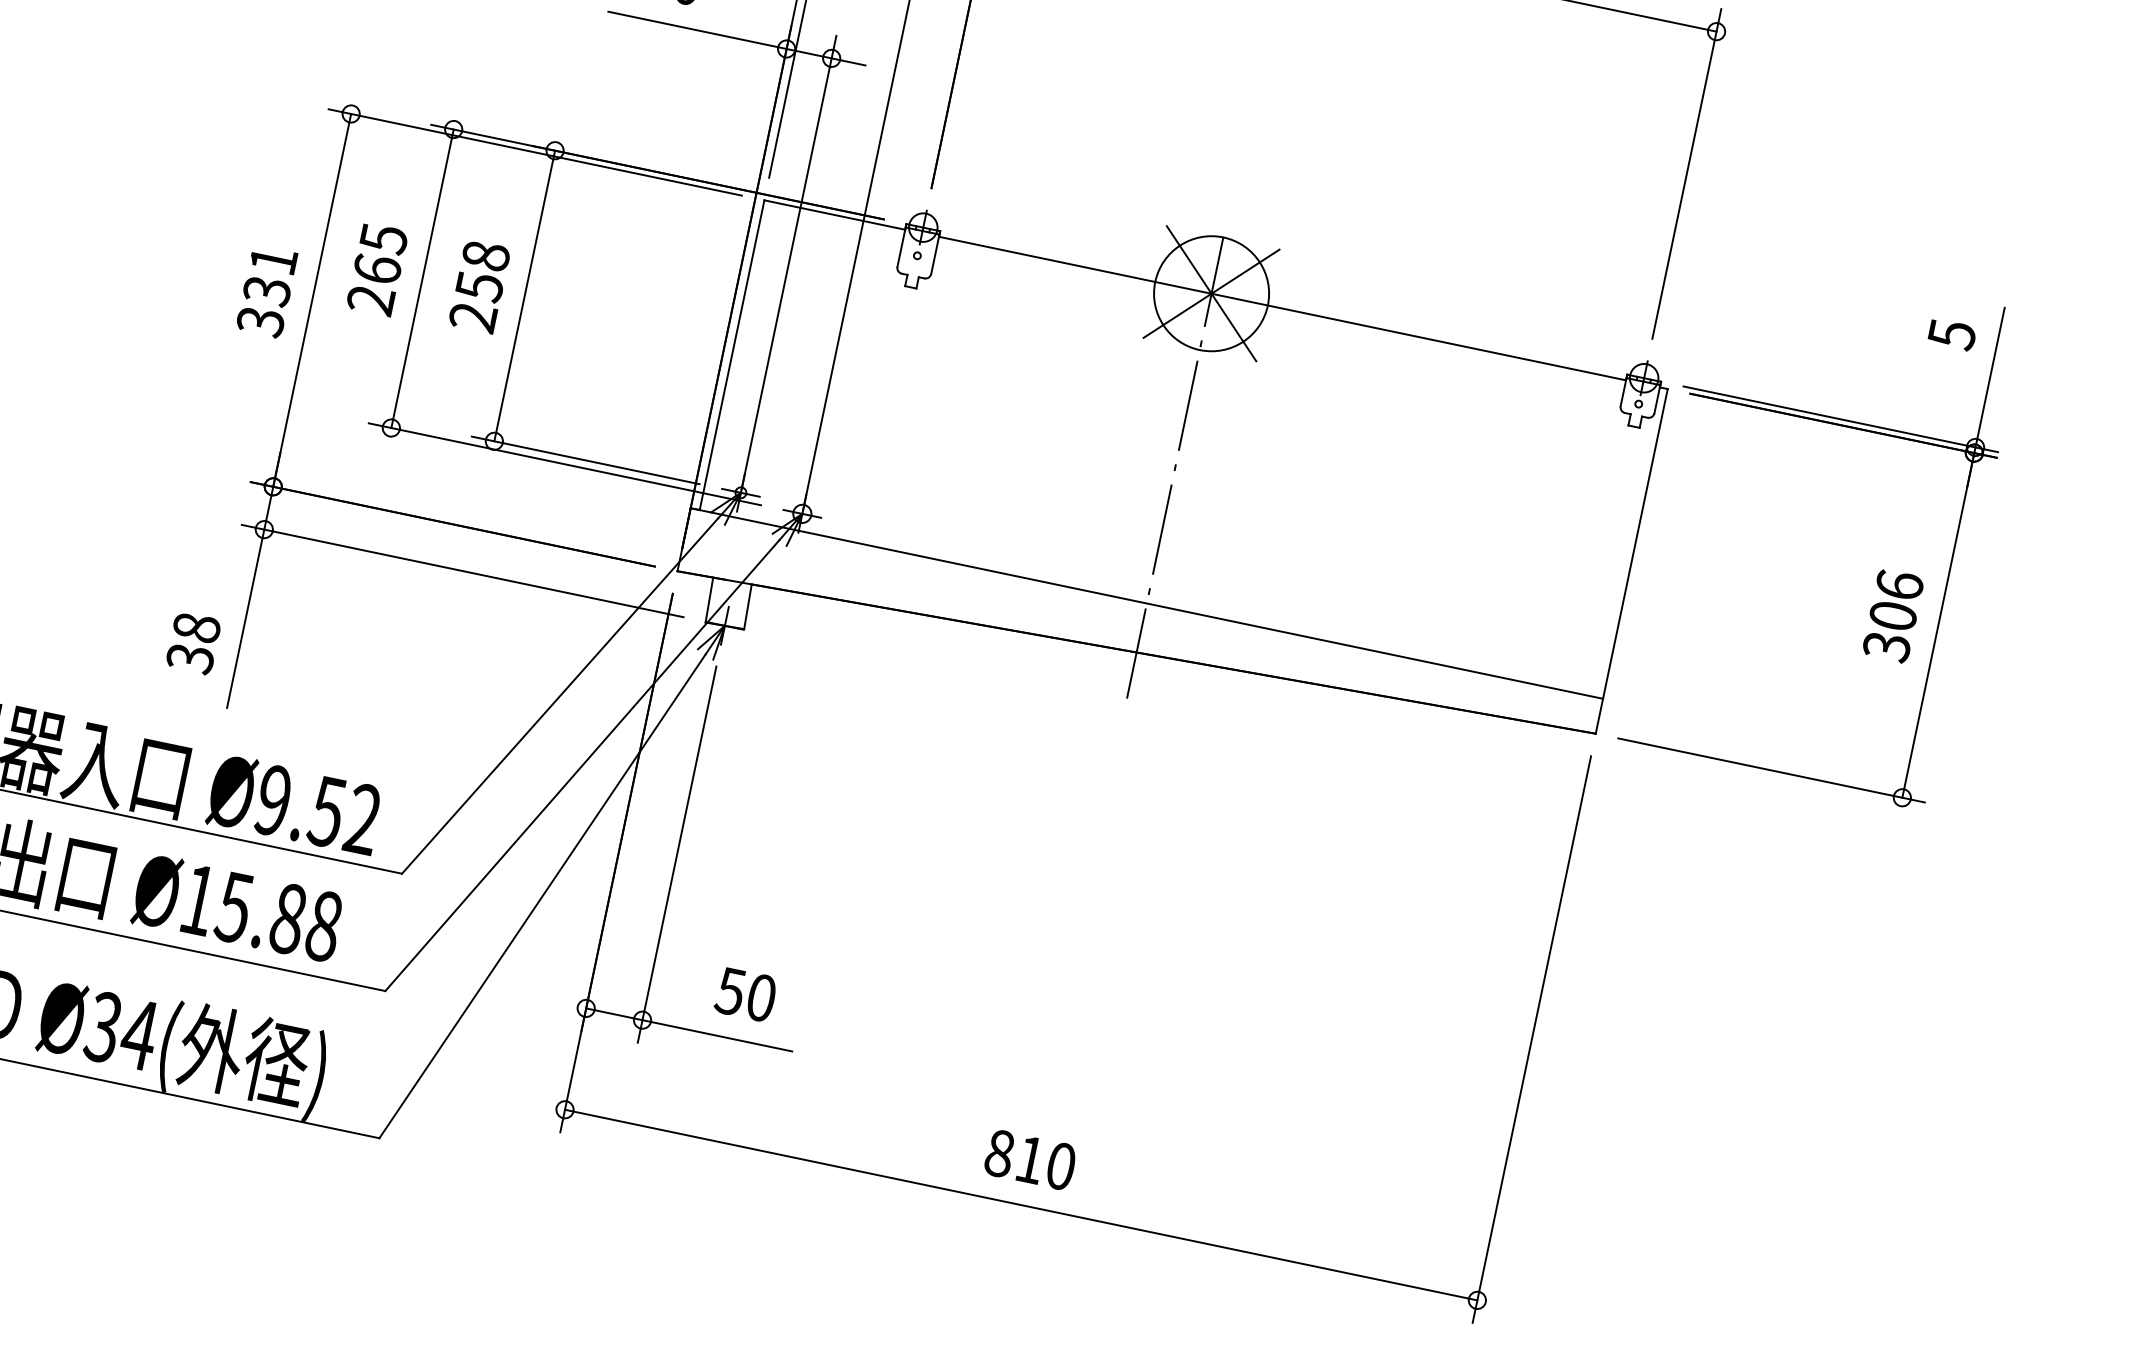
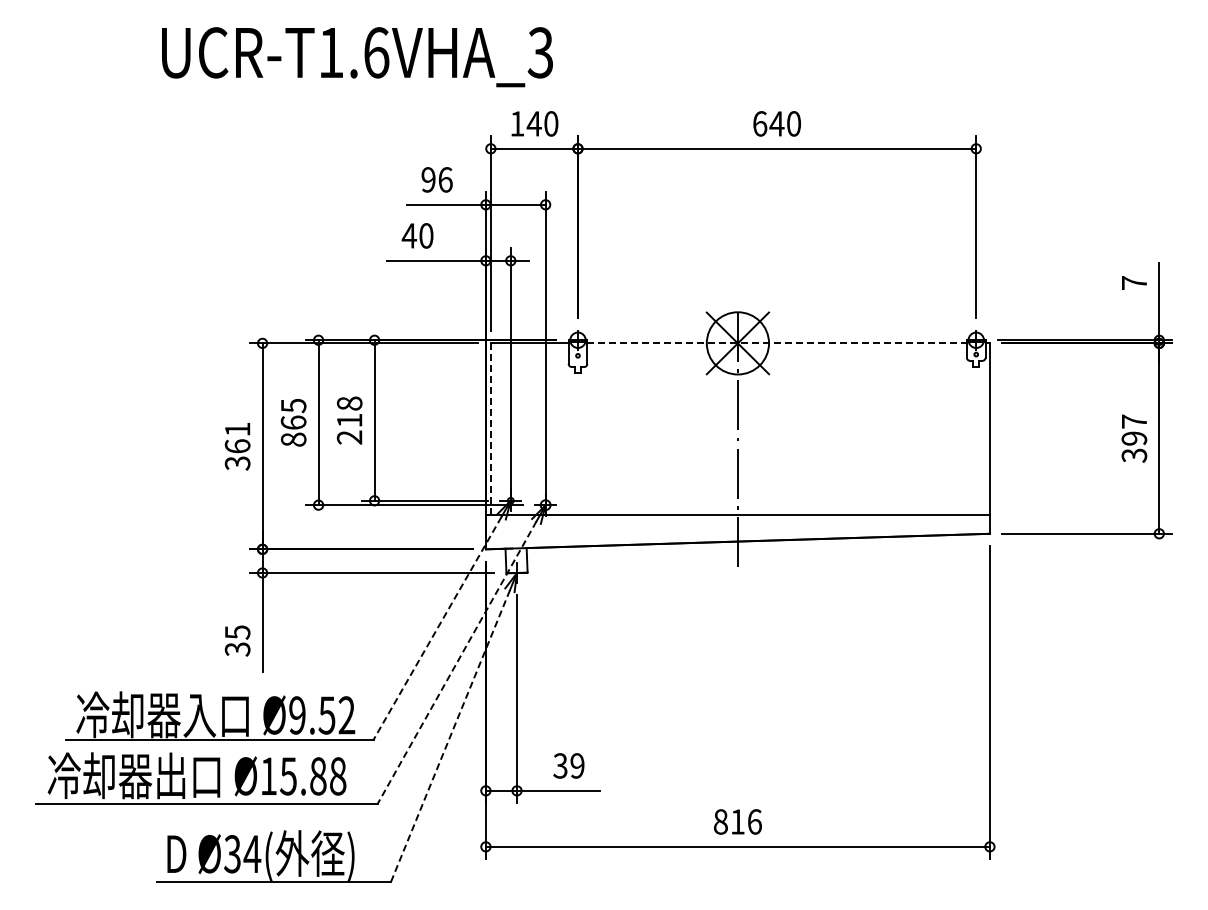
text: (479, 286) -> (349, 420), 258 -> 218
text: (266, 291) -> (237, 446), 331 -> 361
text: (370, 299) -> (293, 439), 265 -> 865
line: (1283, 308) -> (777, 343), solid -> dashed
text: (1952, 335) -> (1134, 283), 5 -> 7
line: (731, 354) -> (490, 428), solid -> dashed
text: (1896, 599) -> (1134, 429), 306 -> 397
text: (196, 627) -> (237, 632), 38 -> 35
line: (559, 696) -> (437, 628), solid -> dashed
line: (581, 766) -> (456, 663), solid -> dashed
line: (542, 896) -> (450, 736), solid -> dashed
text: (747, 994) -> (569, 765), 50 -> 39
text: (1060, 1165) -> (754, 821), 810 -> 816

